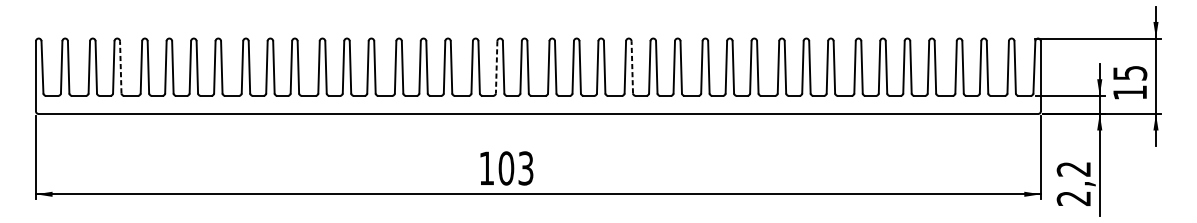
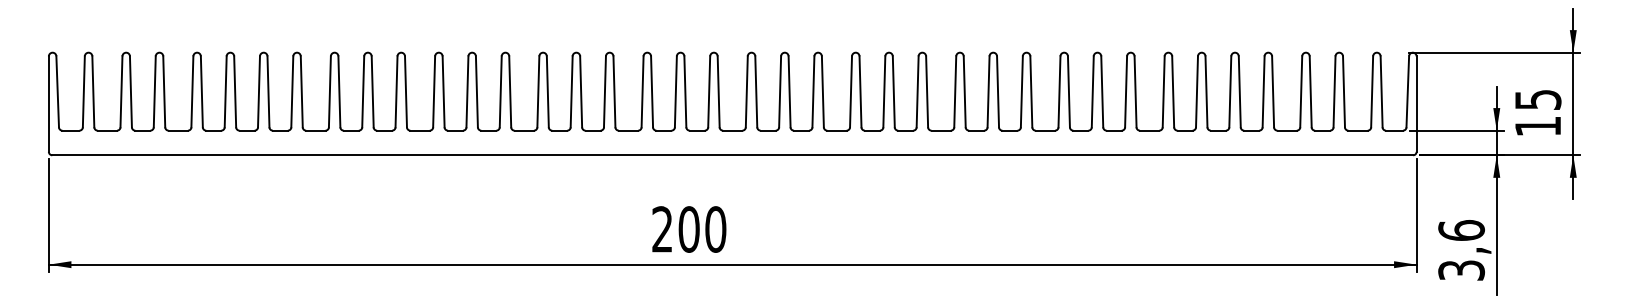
line: (120, 67) -> (164, 91), dashed -> solid
line: (496, 67) -> (675, 91), dashed -> solid
line: (632, 67) -> (860, 91), dashed -> solid
text: (506, 168) -> (689, 229), 103 -> 200
text: (1073, 183) -> (1461, 250), 2,2 -> 3,6

